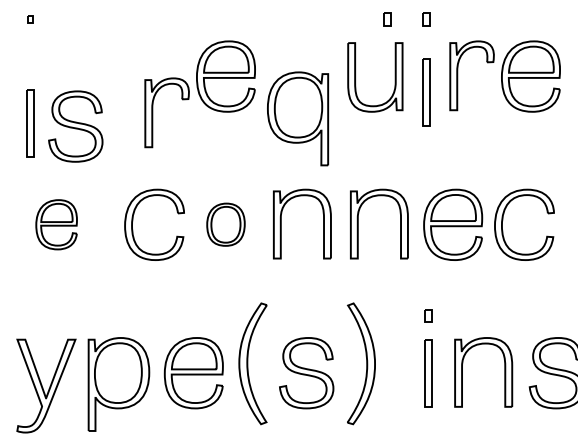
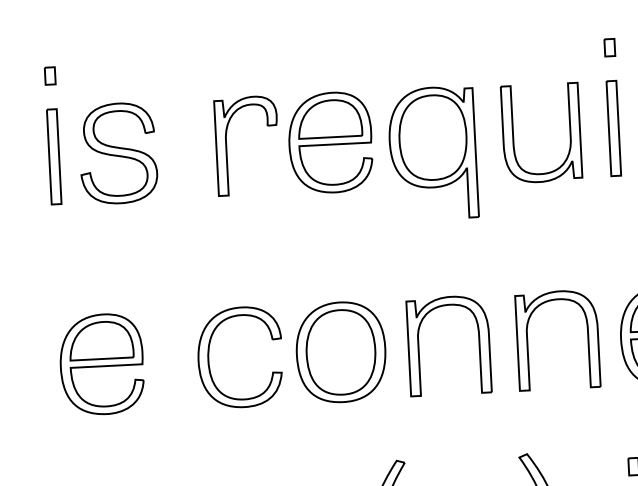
part: (30, 19) -> (50, 76), size x1.67
part: (387, 19) -> (554, 50), removed
part: (426, 92) -> (613, 128), moved
part: (153, 112) -> (227, 146), moved
part: (298, 118) -> (433, 152), moved
part: (30, 123) -> (54, 156), moved
part: (75, 126) -> (117, 153), moved
part: (56, 224) -> (101, 363), size x1.43
part: (225, 224) -> (340, 351), size x1.67

